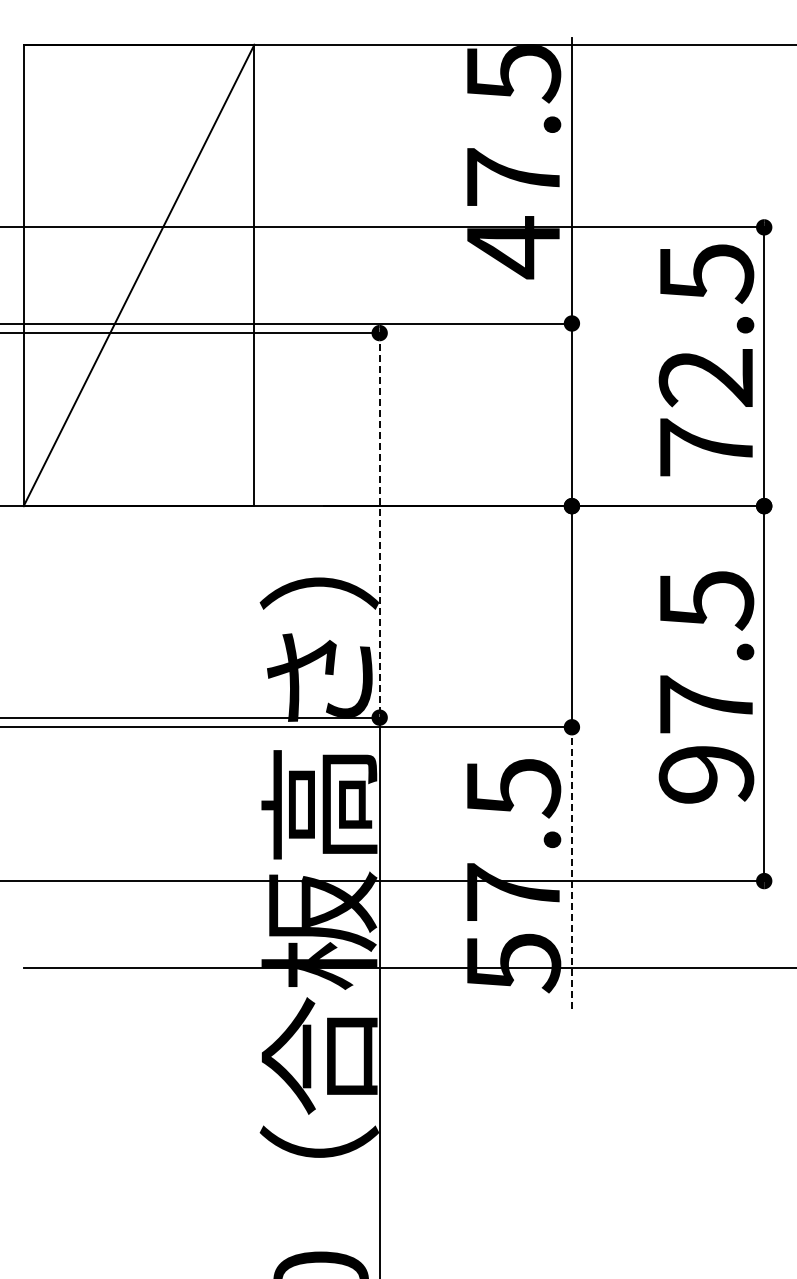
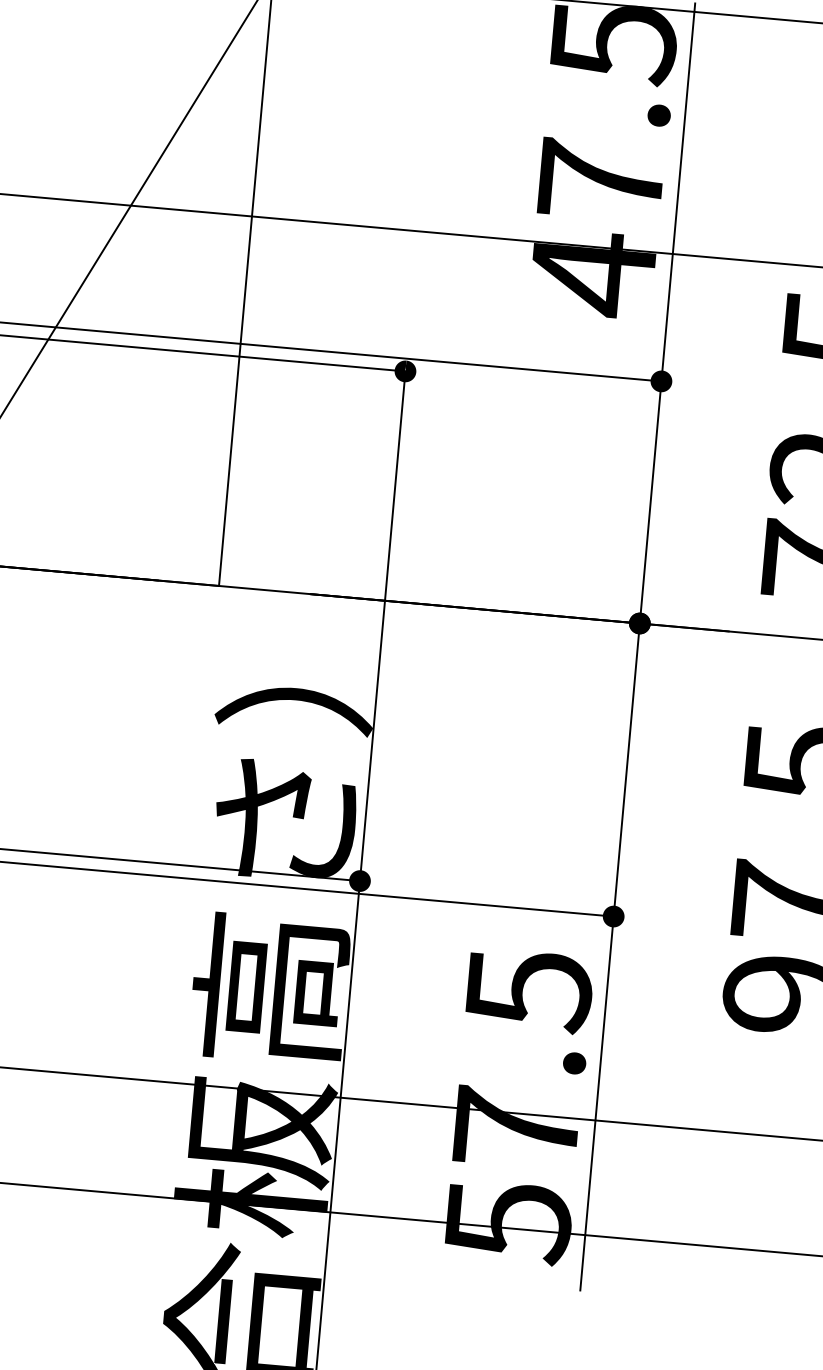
line: (379, 525) -> (382, 626), dashed -> solid
line: (571, 868) -> (596, 1103), dashed -> solid

